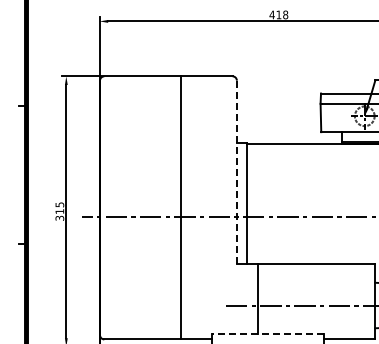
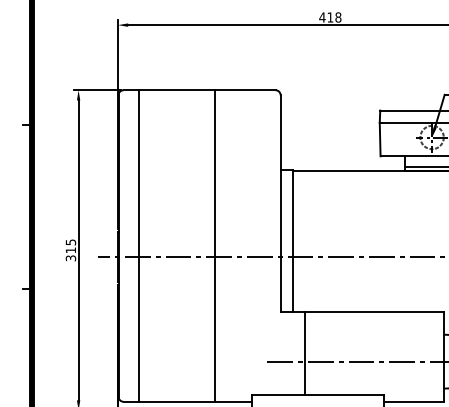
line: (236, 172) -> (280, 204), dashed -> solid
line: (117, 207) -> (139, 245), added
line: (268, 333) -> (318, 394), dashed -> solid

